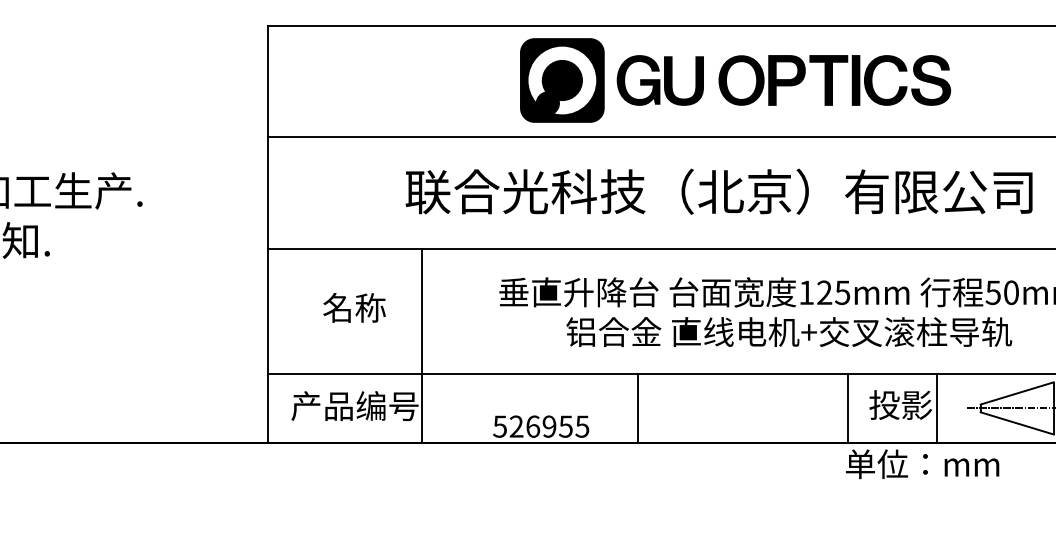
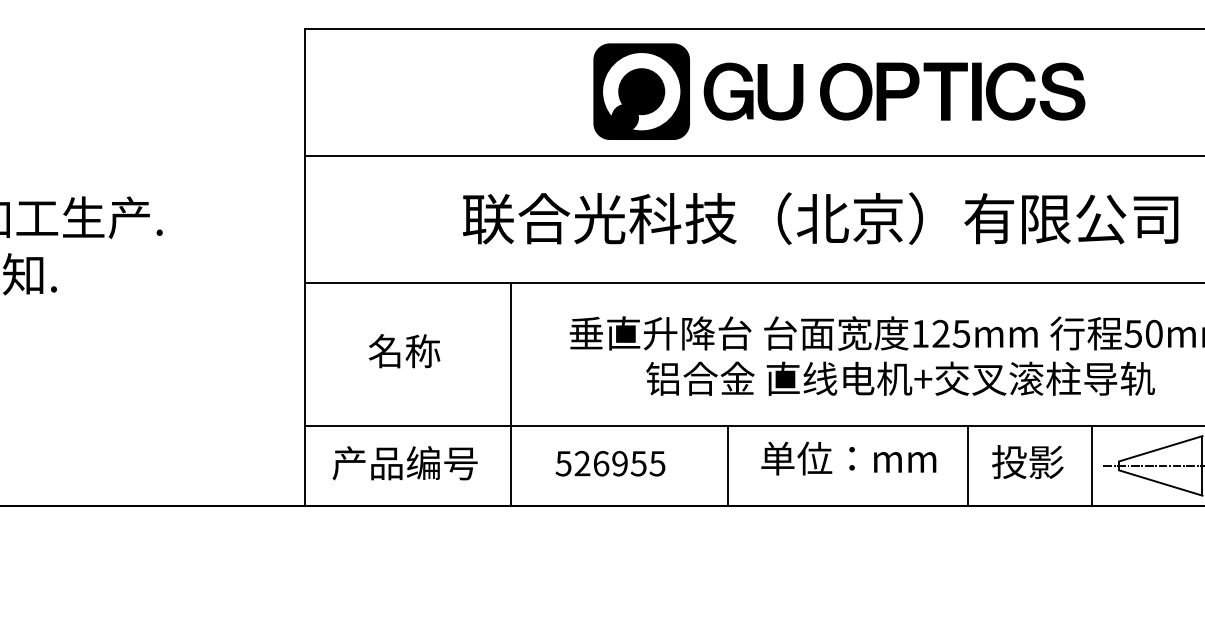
line: (421, 345) -> (510, 394), moved
line: (937, 408) -> (1092, 465), moved
text: (541, 426) -> (610, 463), moved
text: (922, 464) -> (848, 458), moved

